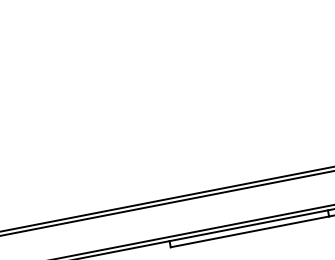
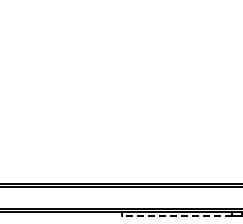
line: (250, 231) -> (177, 216), solid -> dashed

